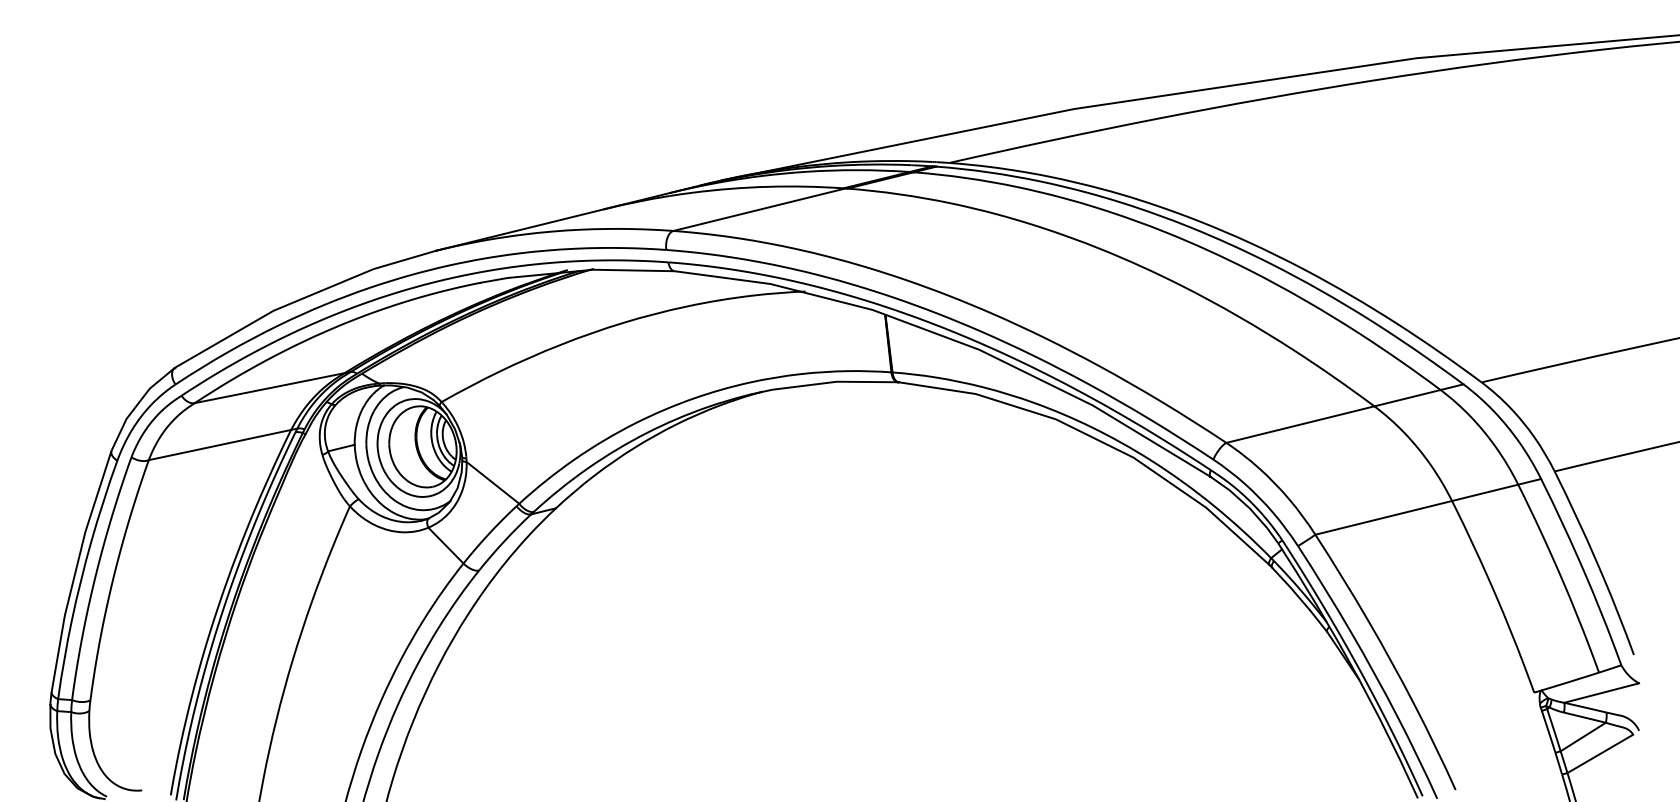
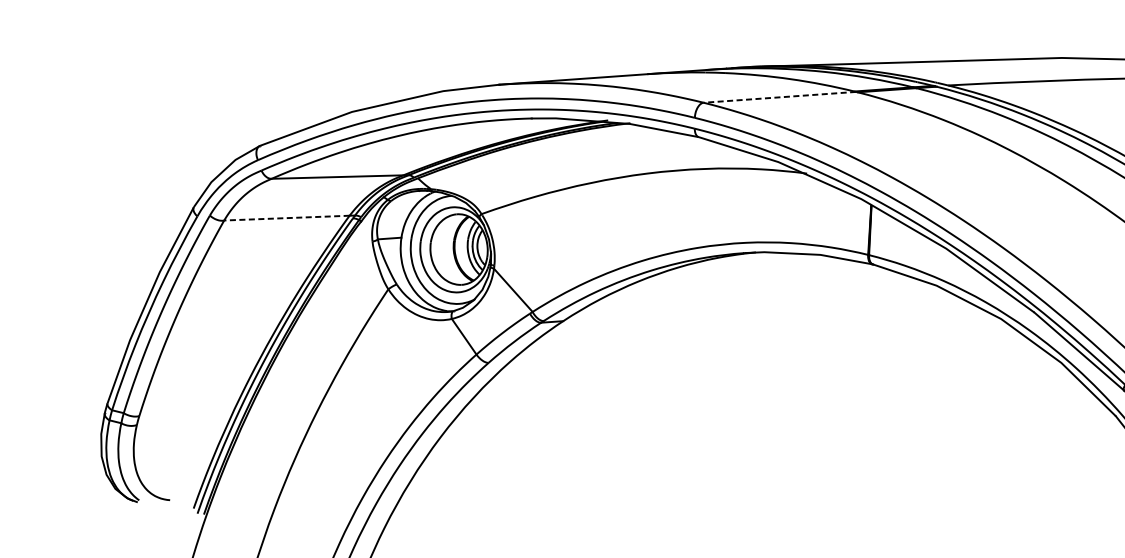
line: (759, 209) -> (779, 97), solid -> dashed
line: (220, 445) -> (287, 218), solid -> dashed

